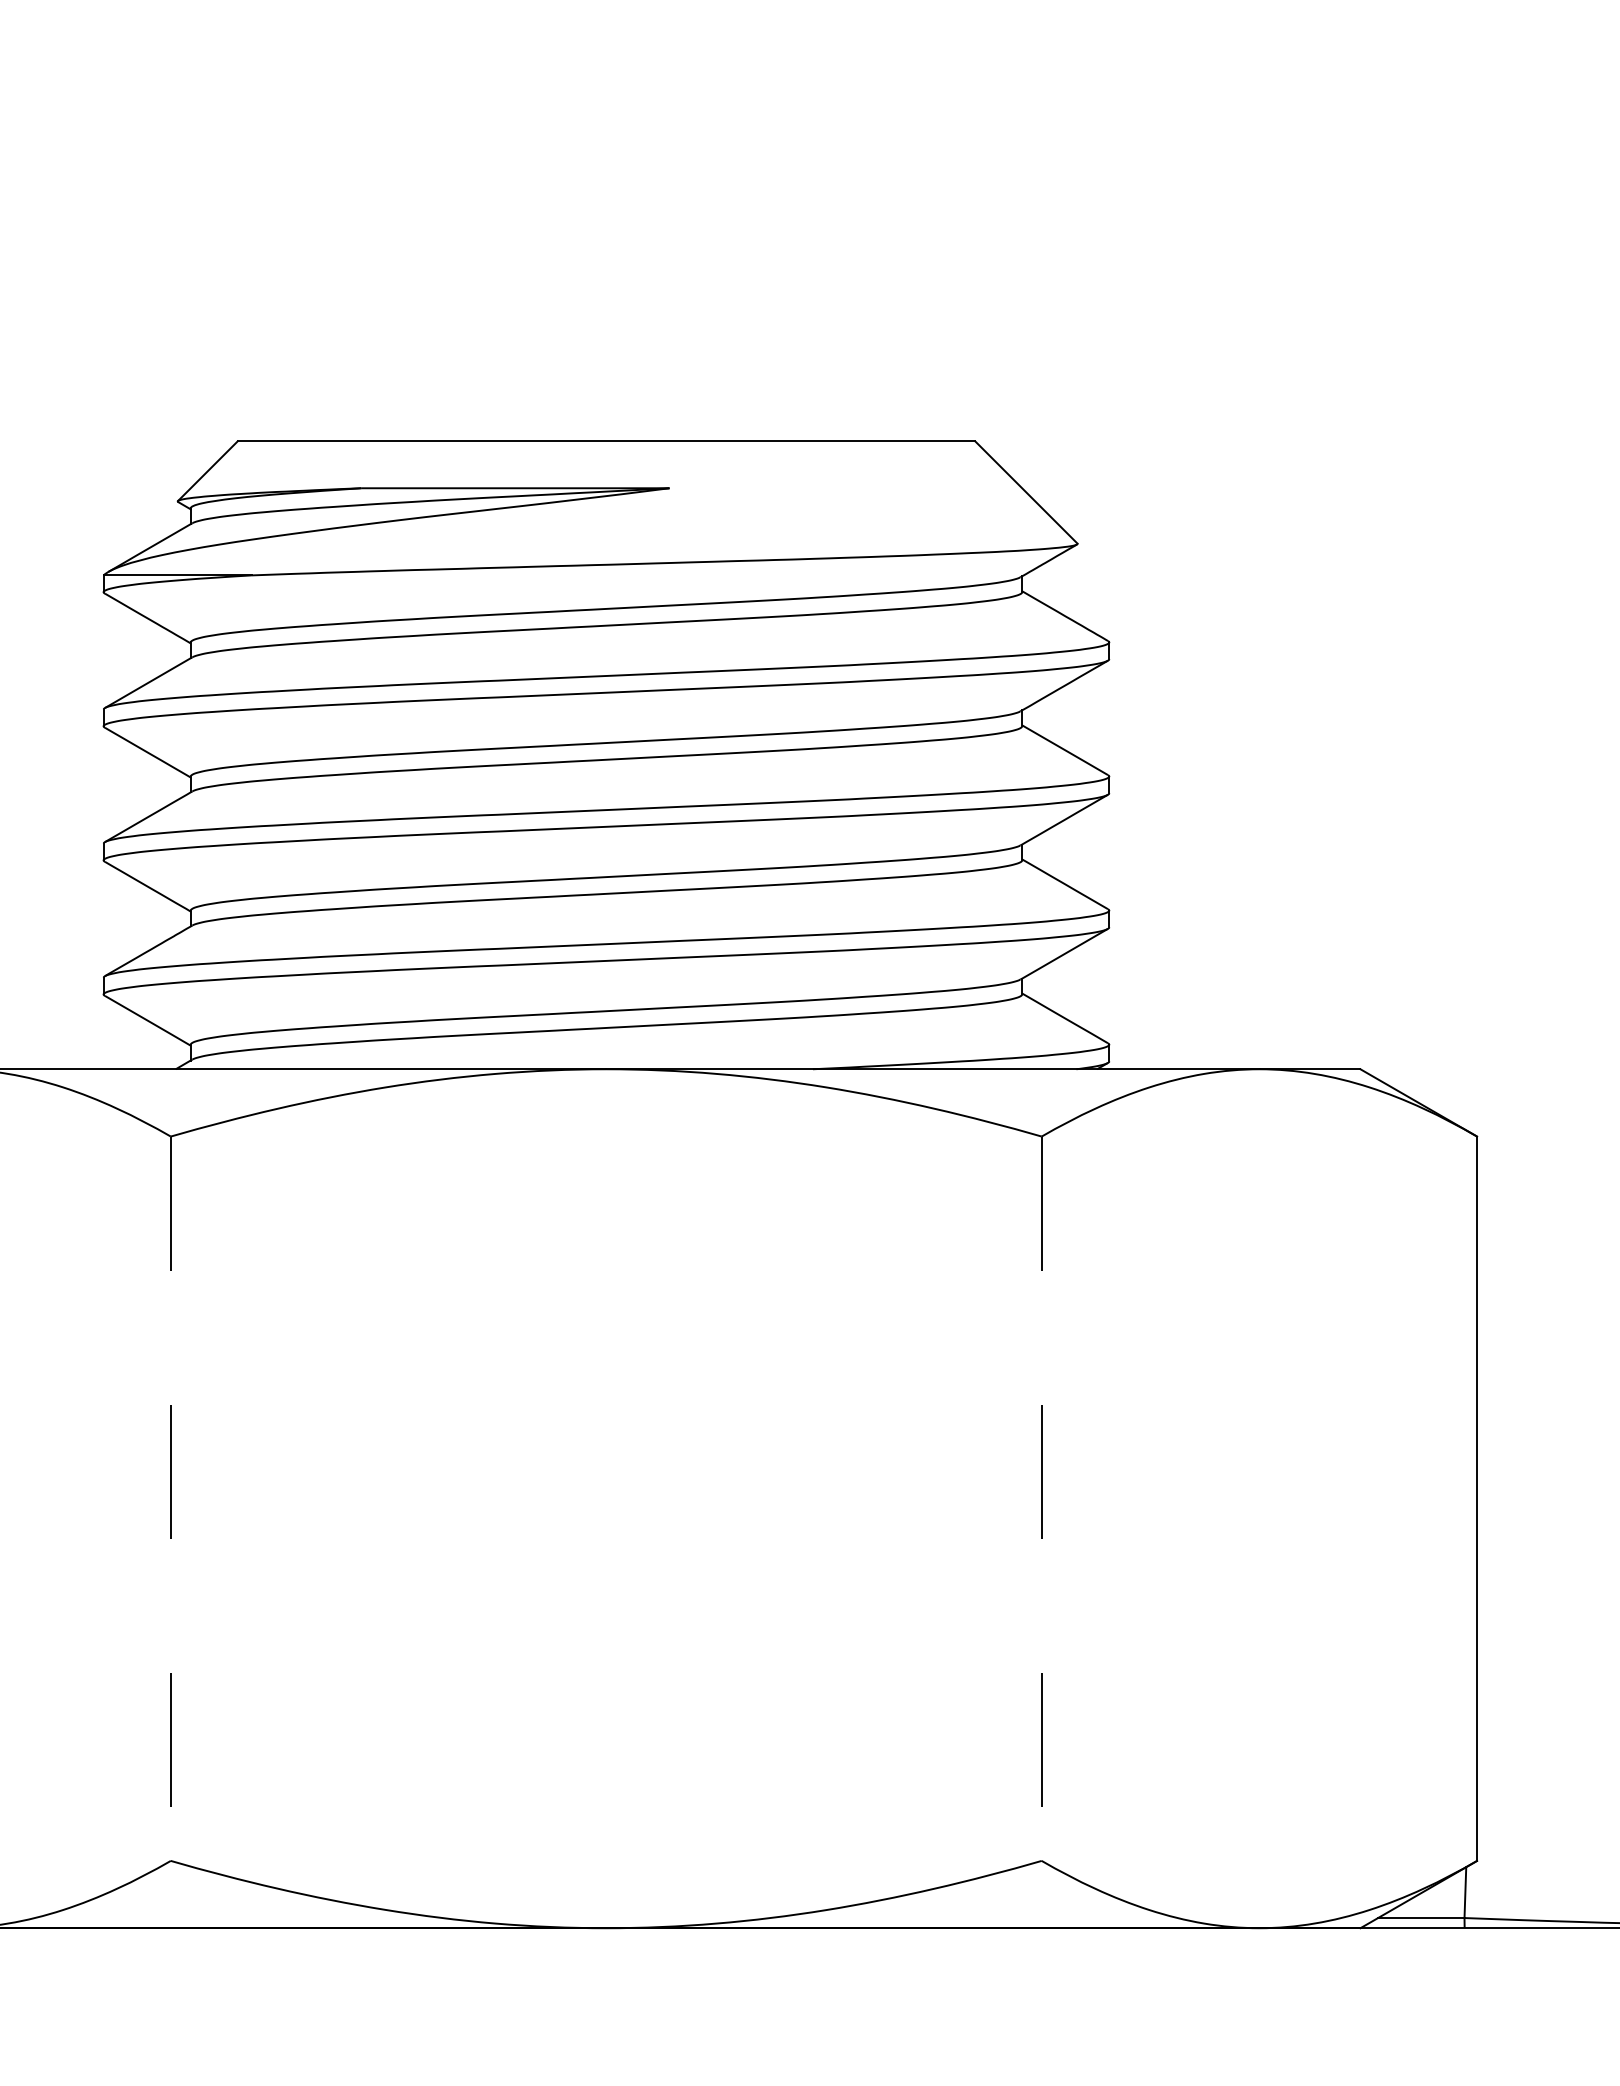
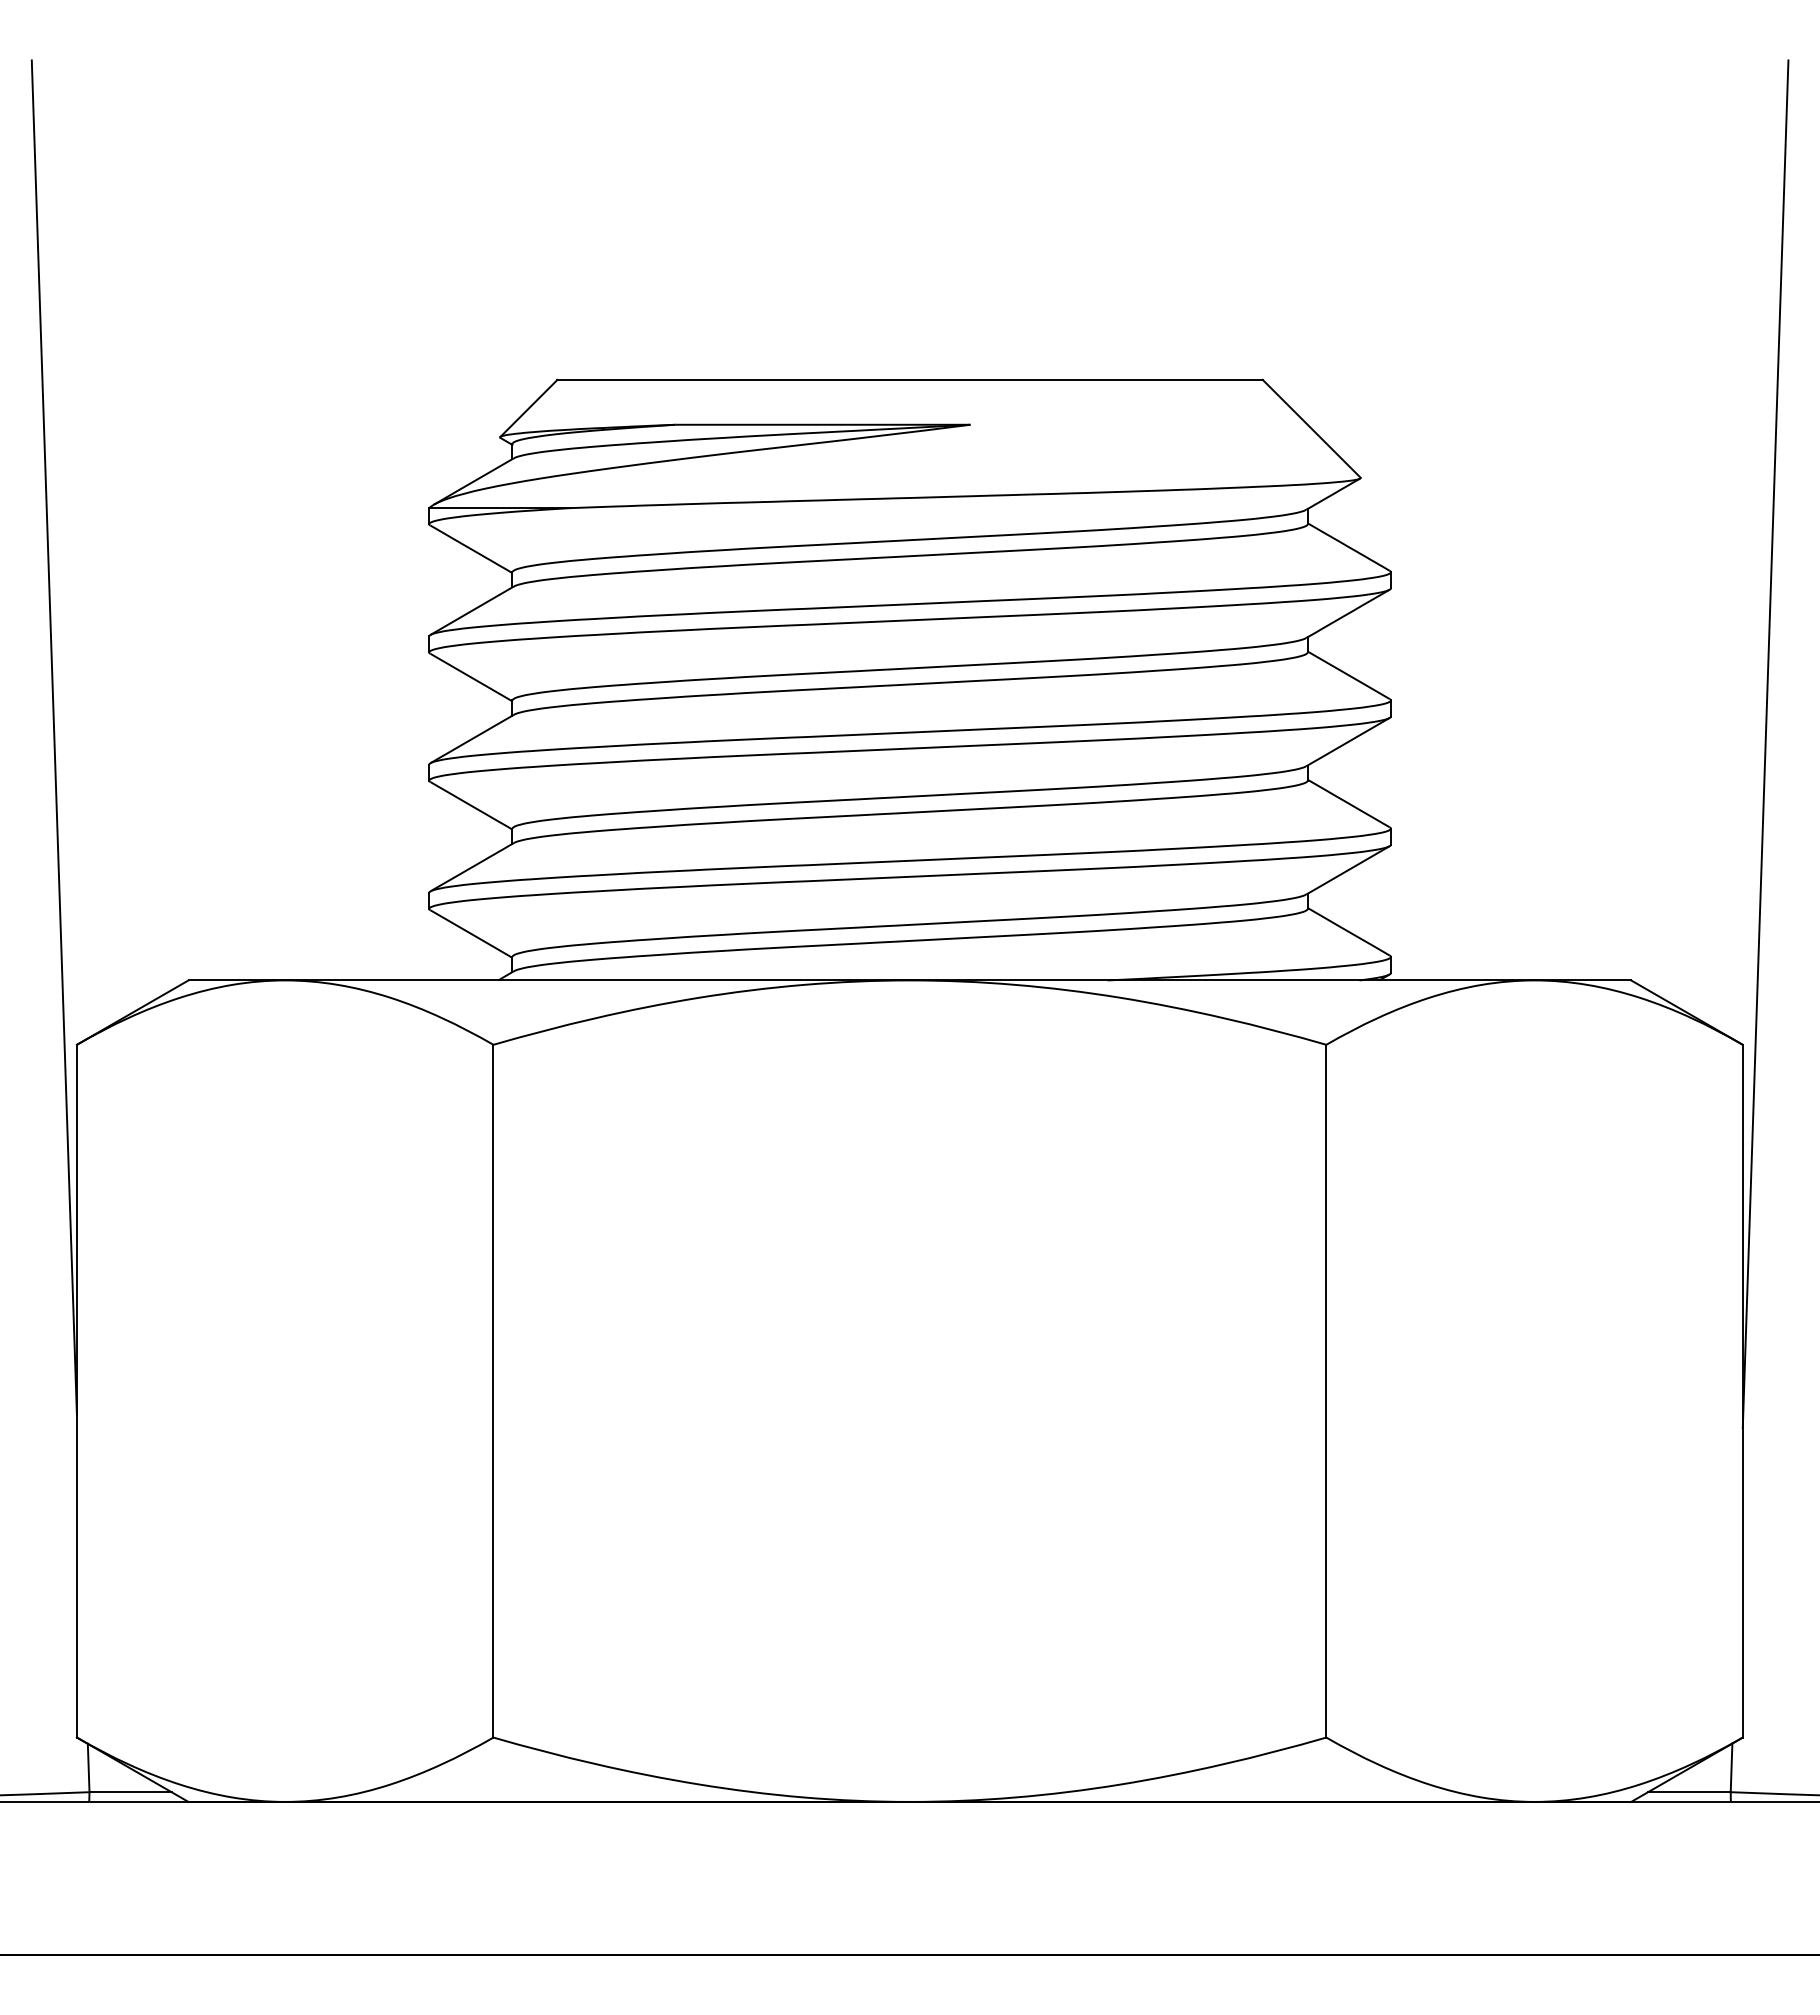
line: (1500, 822) -> (1765, 744), added
line: (170, 1499) -> (493, 1391), dashed -> solid
line: (1041, 1499) -> (1326, 1391), dashed -> solid

